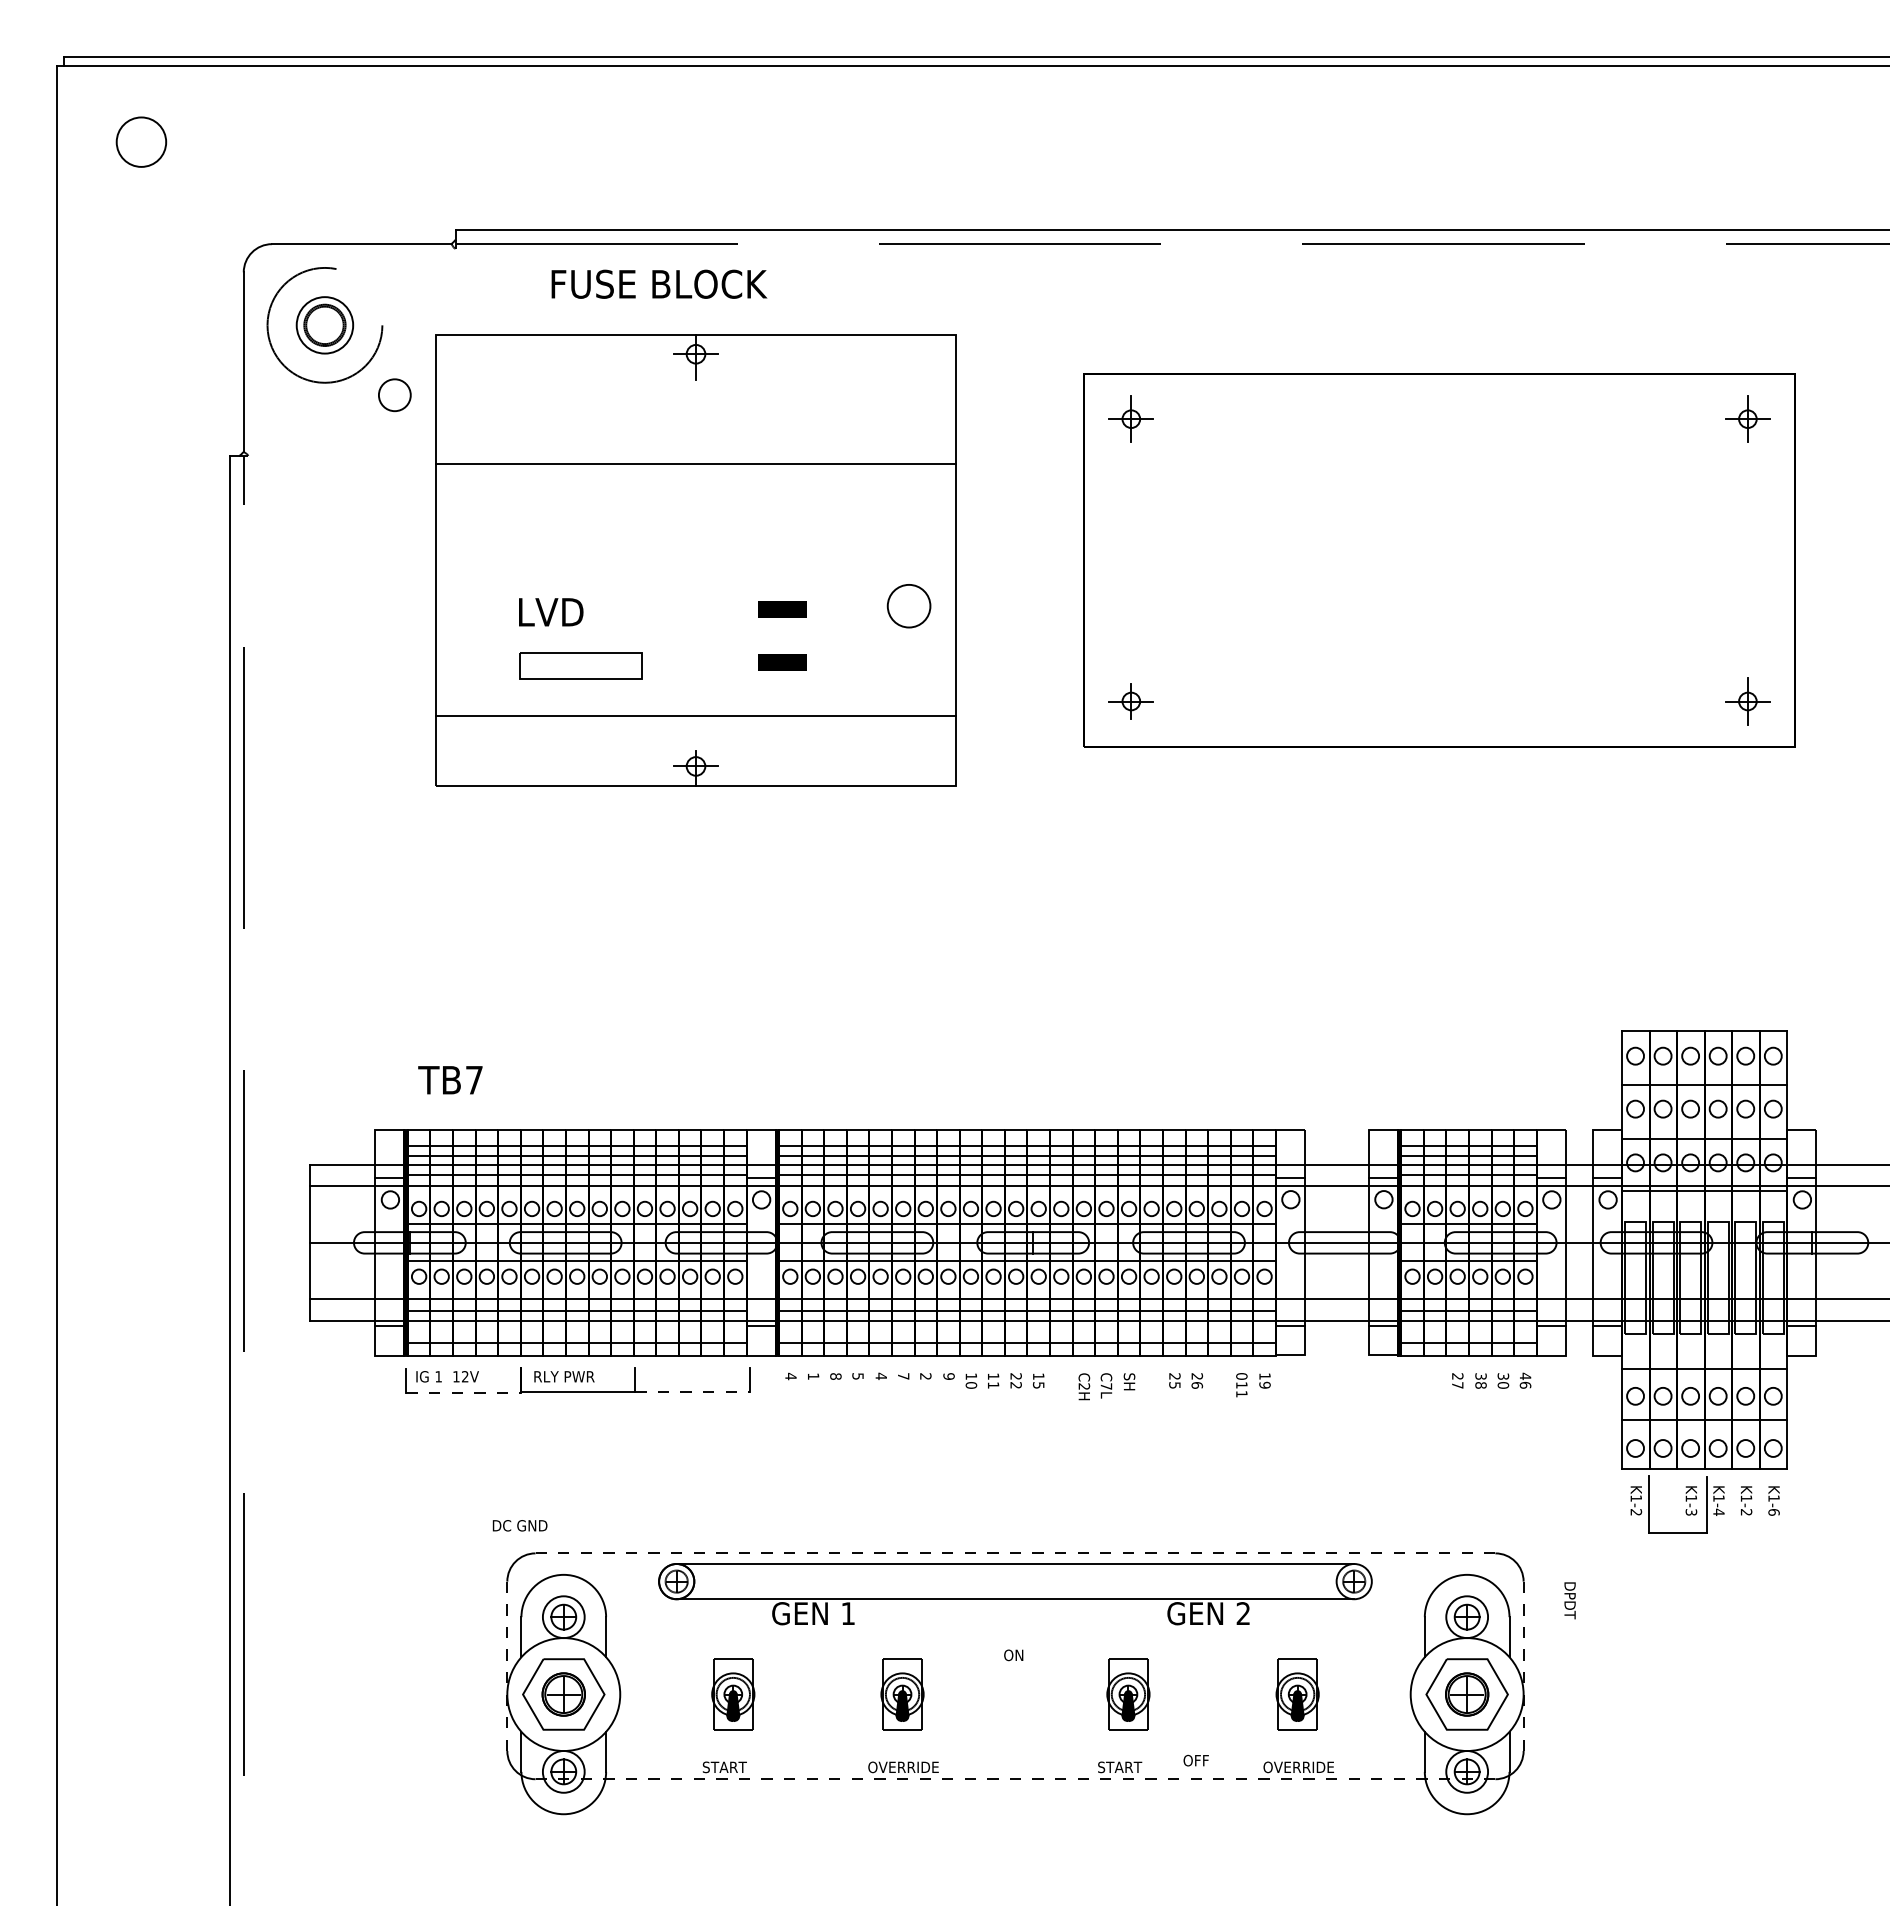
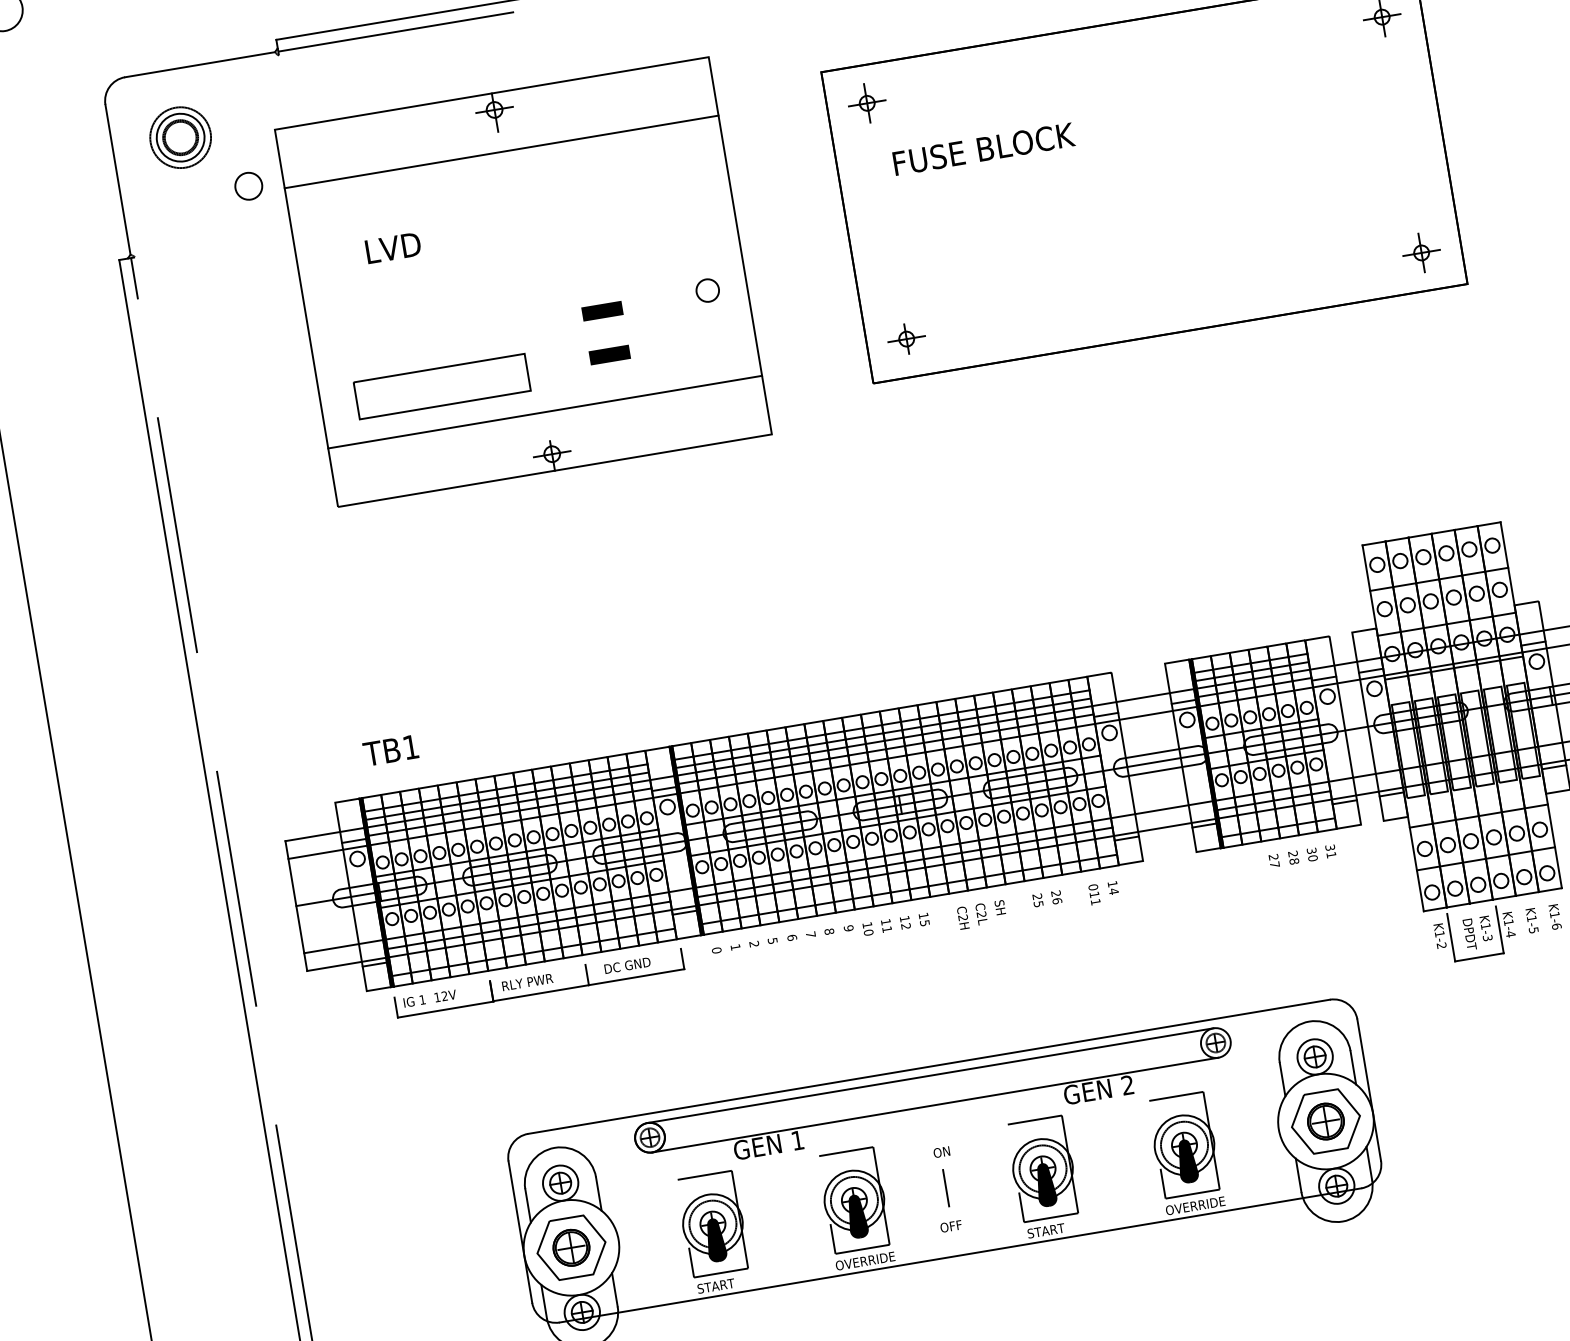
text: (659, 283) -> (983, 148), moved
circle: (324, 325) -> (180, 137), size x0.62
line: (695, 463) -> (501, 151), moved
circle: (908, 605) -> (707, 290), size x0.62
text: (551, 612) -> (393, 248), moved
part: (580, 665) -> (441, 386), size x1.67
text: (474, 1080) -> (411, 747), TB7 -> TB1
text: (881, 1375) -> (792, 936), 4 -> 6
text: (790, 1376) -> (716, 950), 4 -> 0
text: (835, 1376) -> (753, 944), 8 -> 2
text: (925, 1376) -> (829, 931), 2 -> 8
text: (1015, 1376) -> (904, 919), 22 -> 12
text: (1480, 1376) -> (1292, 854), 38 -> 28
text: (1525, 1380) -> (1330, 851), 46 -> 31
text: (1264, 1384) -> (1113, 890), 19 -> 14
text: (1106, 1386) -> (981, 914), C7L -> C2L
line: (464, 1392) -> (446, 1009), dashed -> solid
line: (692, 1392) -> (636, 977), dashed -> solid
text: (1746, 1512) -> (1533, 930), K1-2 -> K1-5
text: (519, 1525) -> (627, 965), moved
line: (1015, 1553) -> (929, 1066), dashed -> solid
text: (1569, 1600) -> (1469, 934), moved
line: (507, 1666) -> (520, 1232), dashed -> solid
line: (1523, 1666) -> (1369, 1090), dashed -> solid
part: (733, 1694) -> (713, 1224), size x1.67
part: (902, 1694) -> (854, 1200), size x1.67
part: (1128, 1694) -> (1043, 1168), size x1.67
part: (1297, 1694) -> (1184, 1145), size x1.67
line: (1011, 1697) -> (945, 1187), added
text: (1195, 1760) -> (950, 1226), moved
line: (1015, 1779) -> (960, 1255), dashed -> solid

